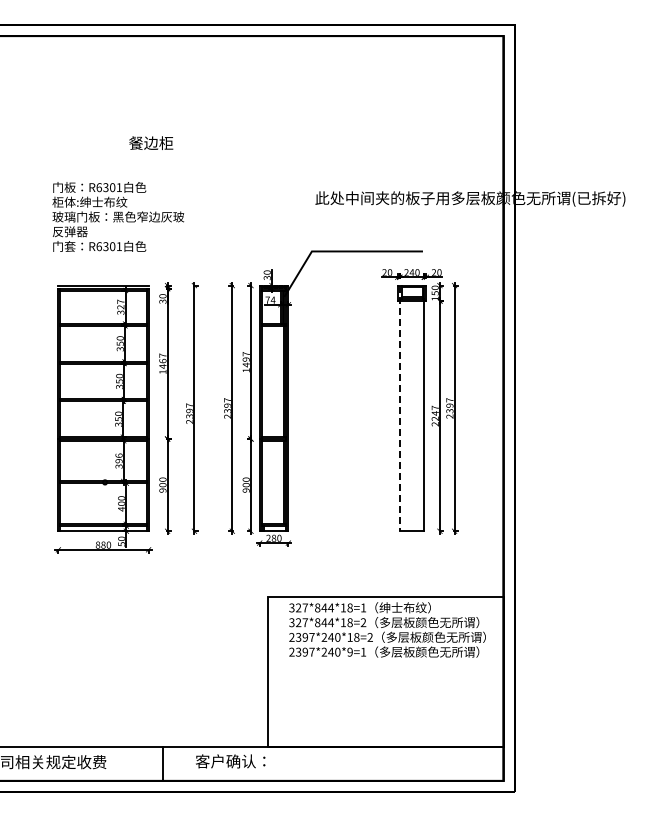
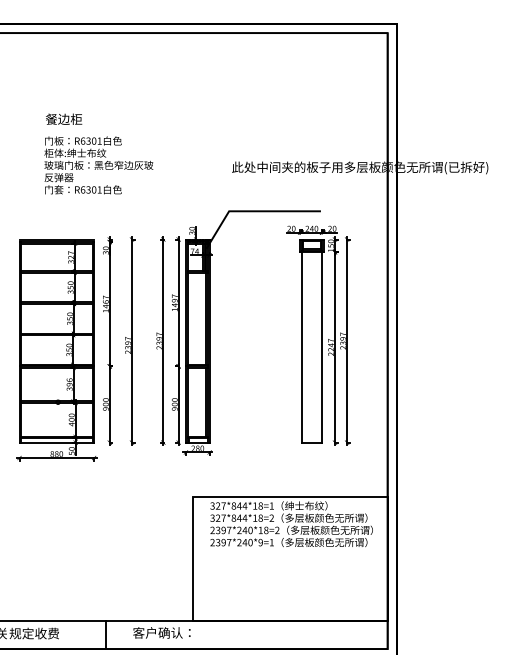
text: (151, 142) -> (64, 118), moved
text: (118, 216) -> (98, 165), moved
line: (399, 408) -> (301, 341), dashed -> solid

